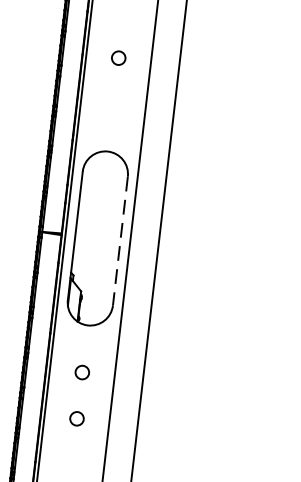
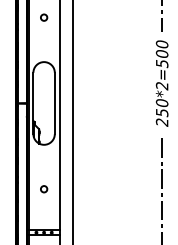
line: (119, 241) -> (54, 103), dashed -> solid
circle: (83, 373) -> (44, 167), removed

